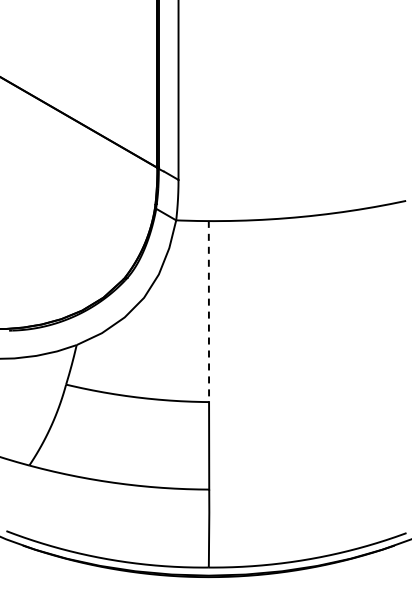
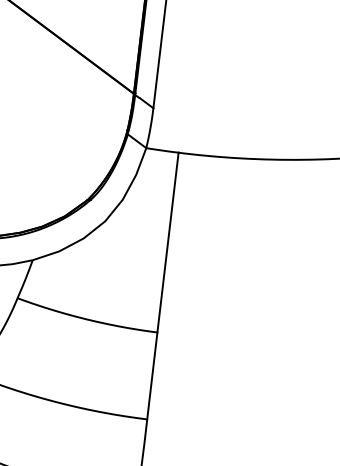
line: (208, 311) -> (167, 242), dashed -> solid

